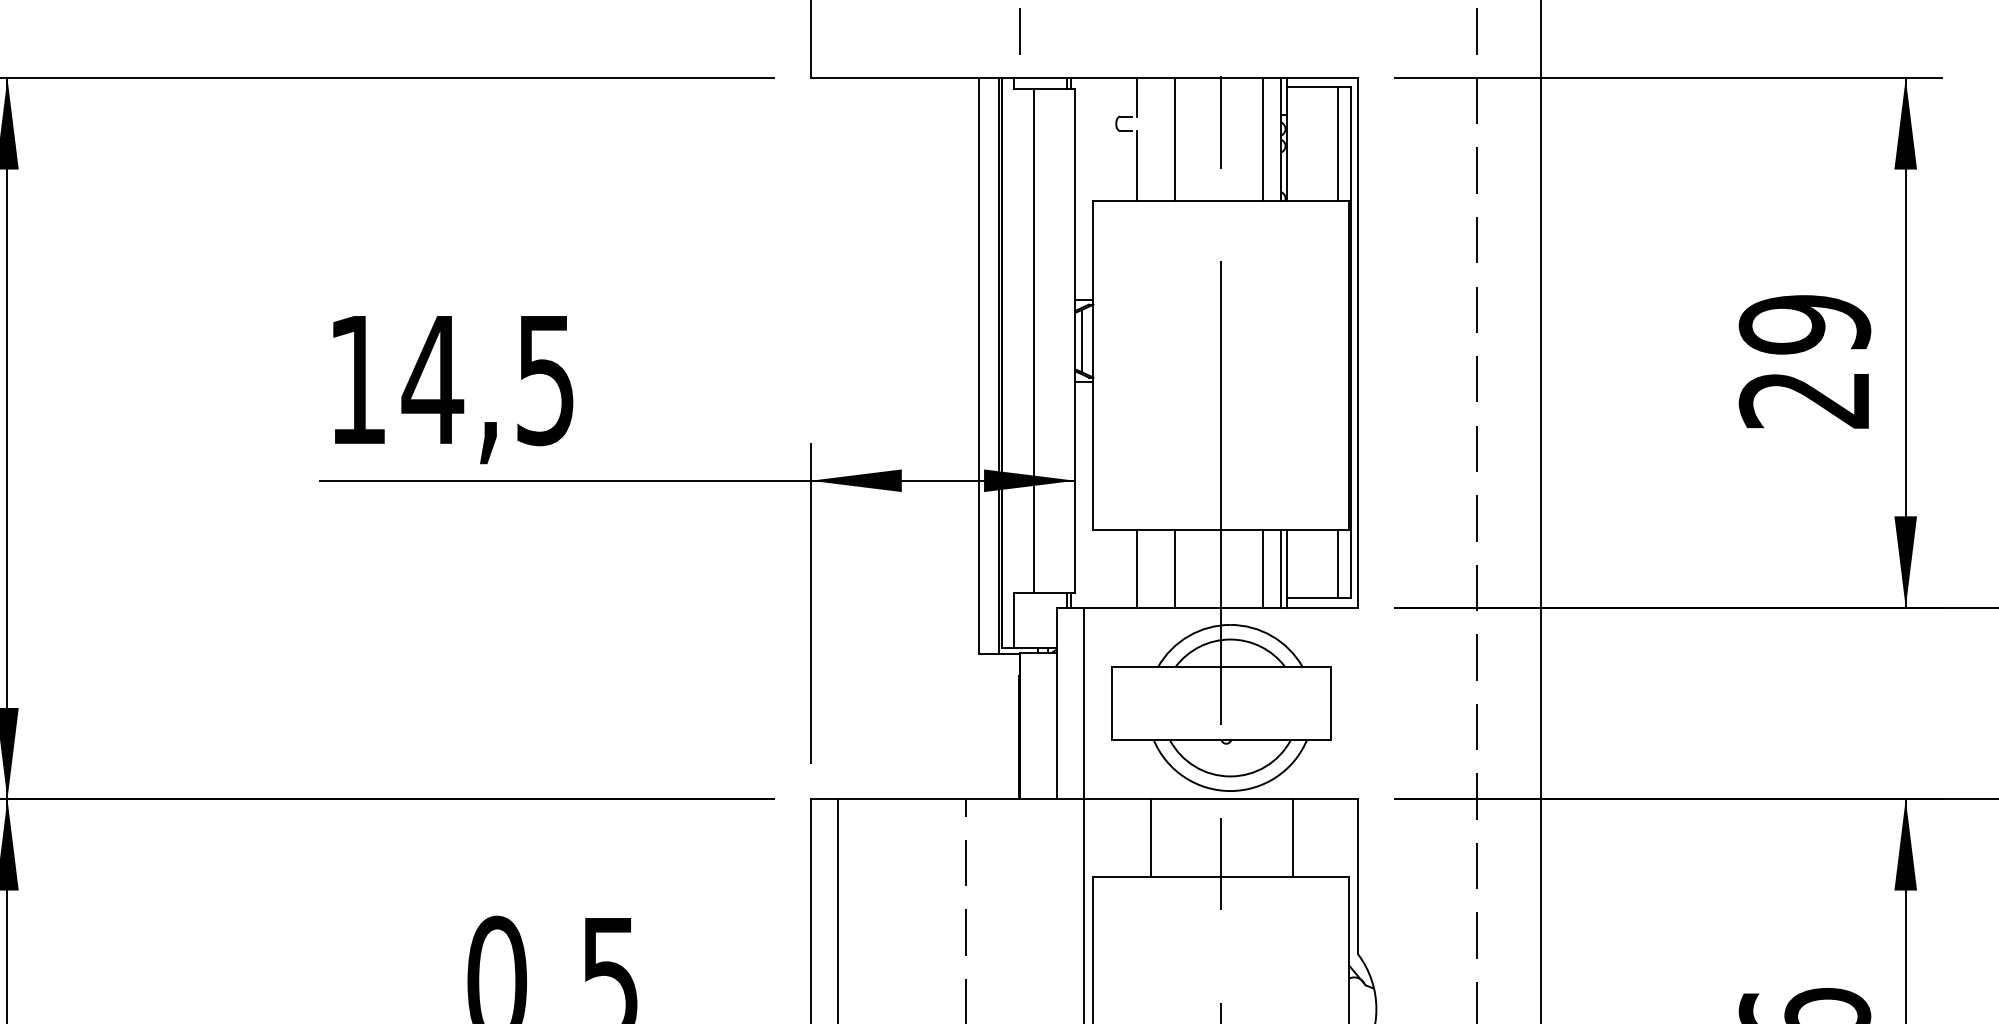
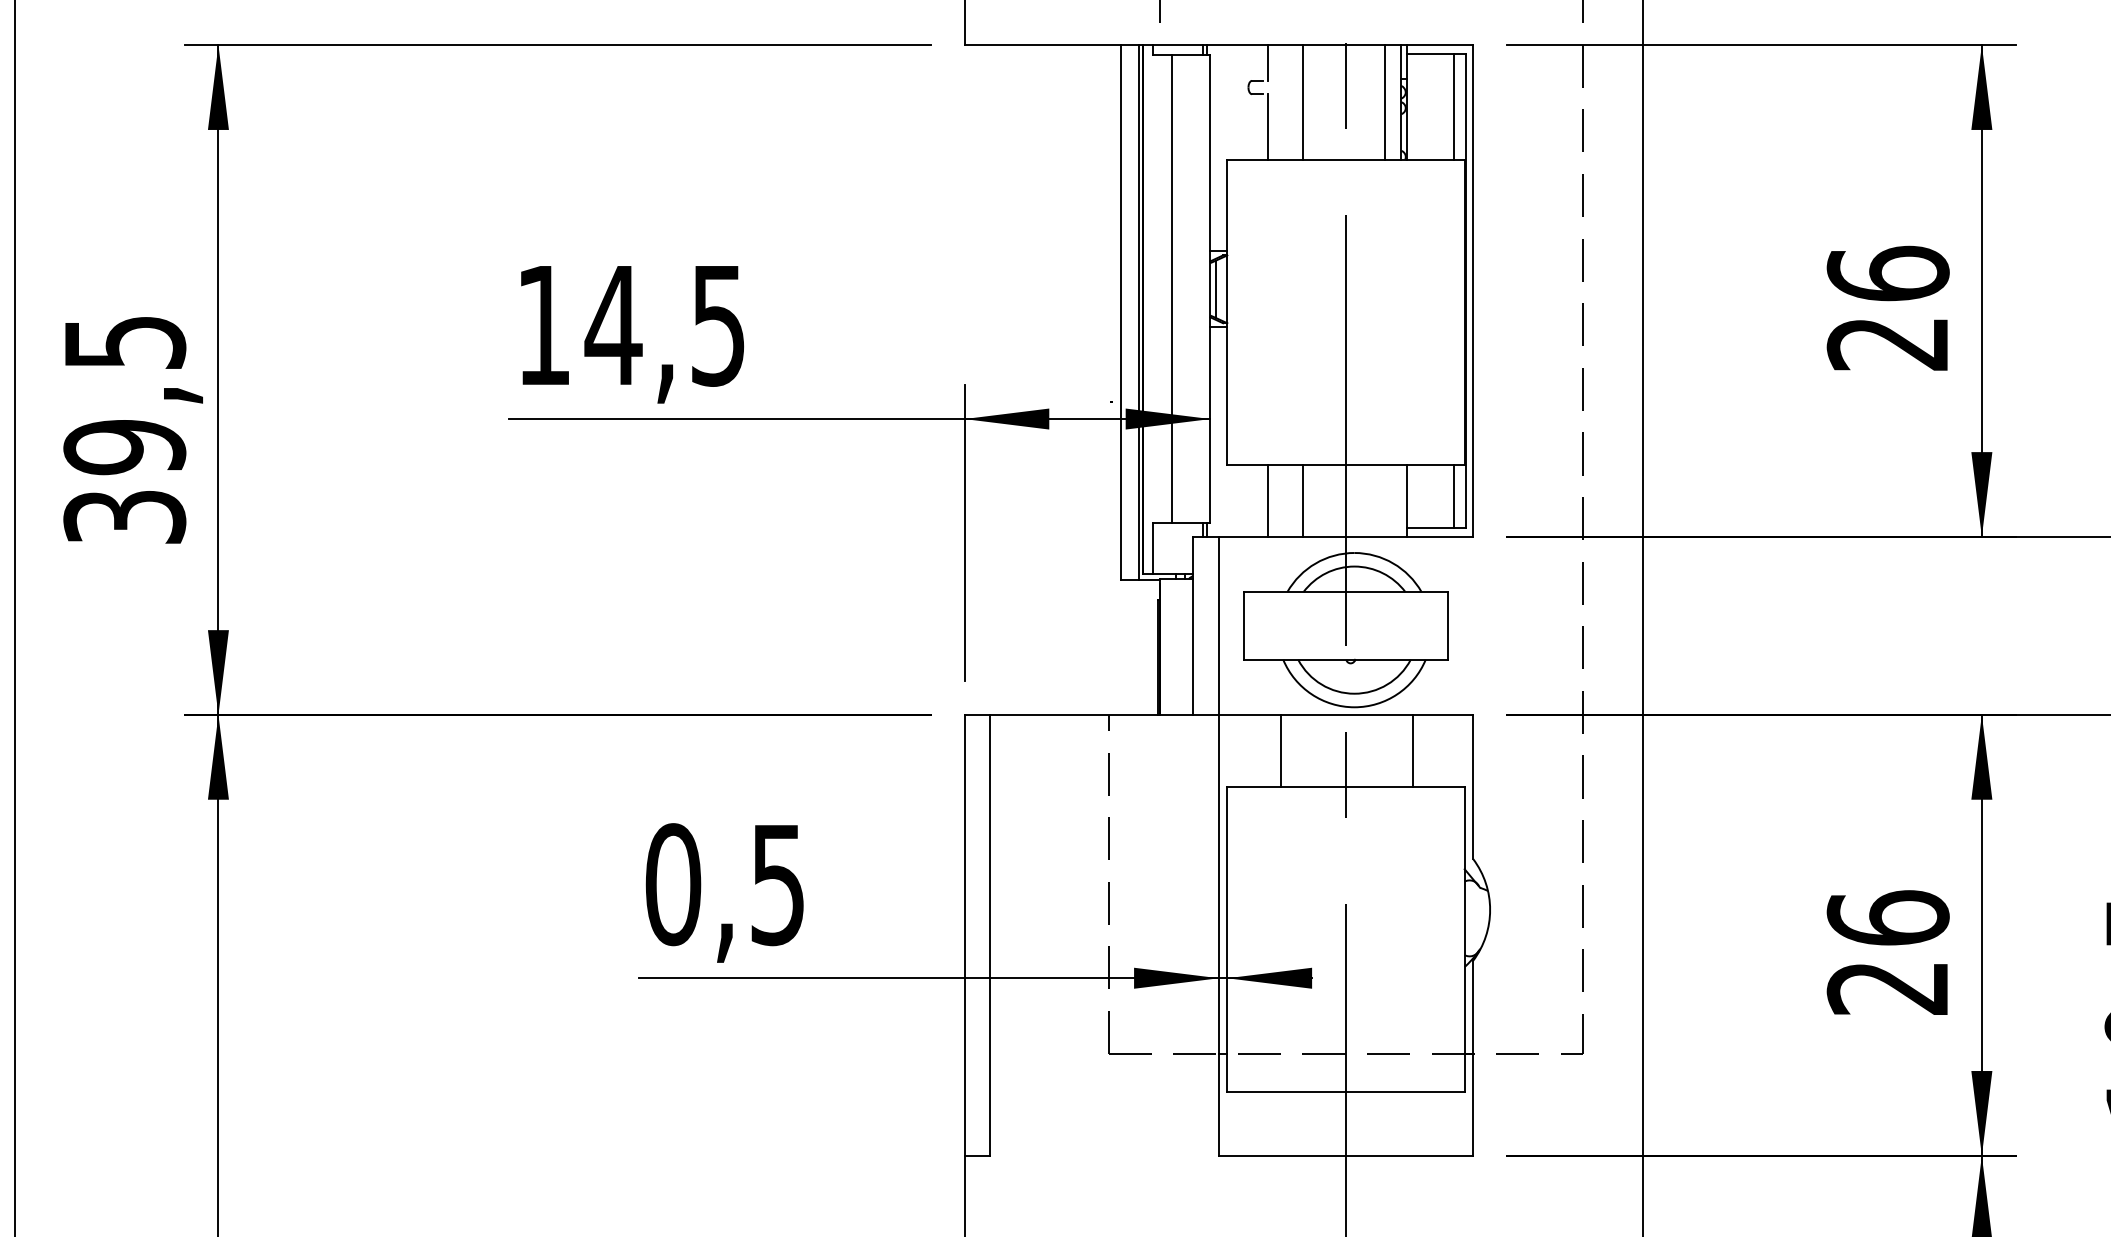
text: (1804, 324) -> (1887, 273), 29 -> 26
line: (1262, 568) -> (1384, 500), removed
line: (1280, 568) -> (1401, 500), removed

